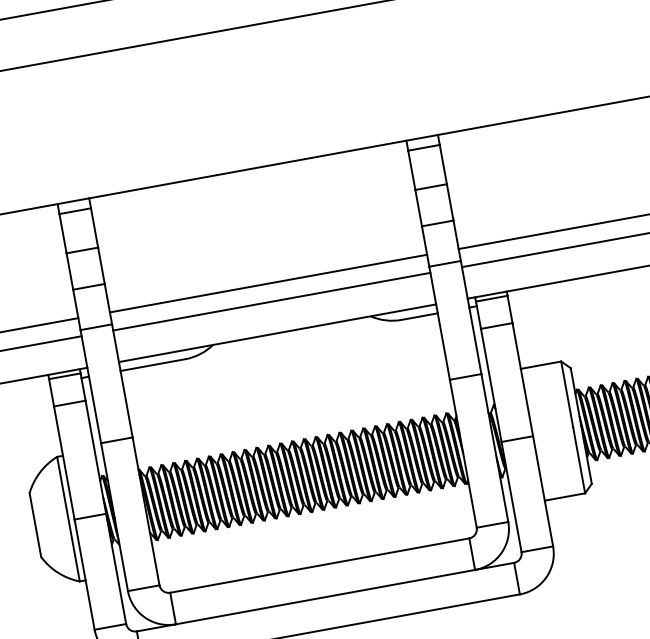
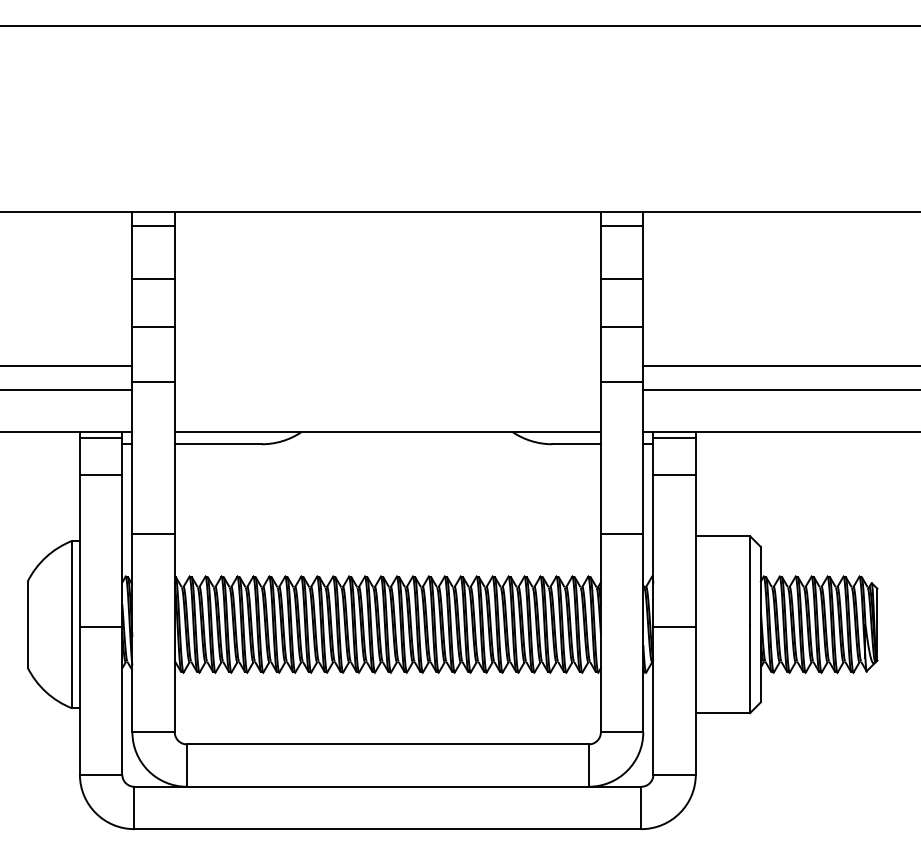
line: (268, 283) -> (387, 365), removed
line: (271, 301) -> (387, 389), removed

